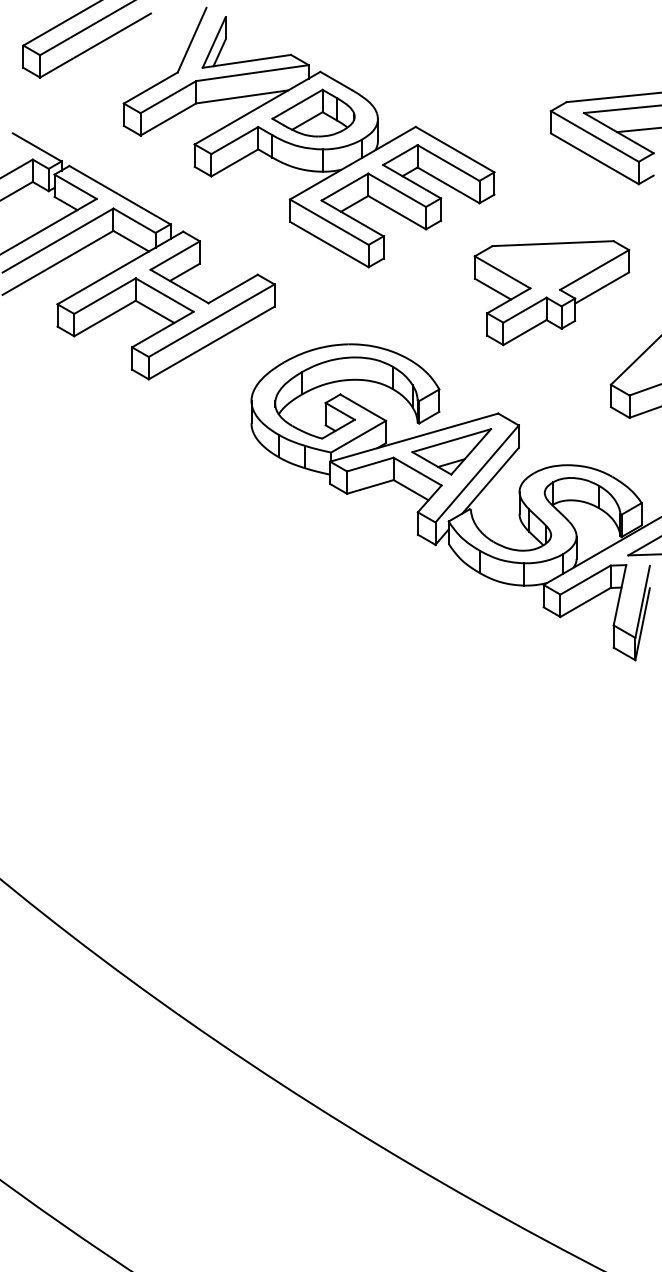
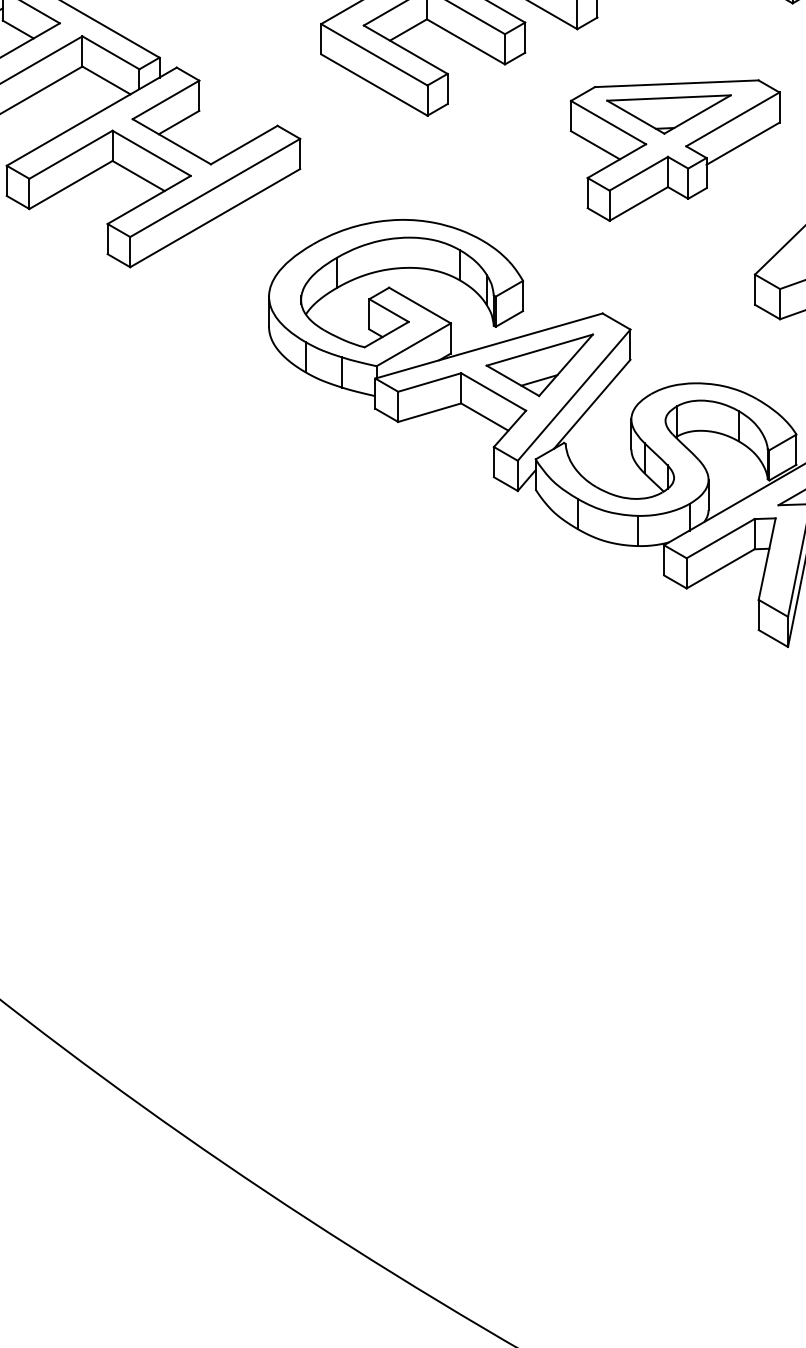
part: (547, 266) -> (669, 114), added

